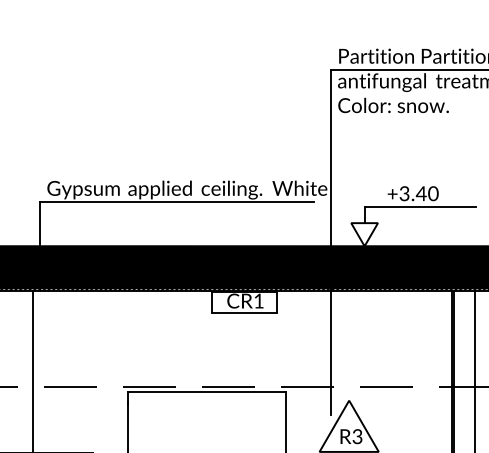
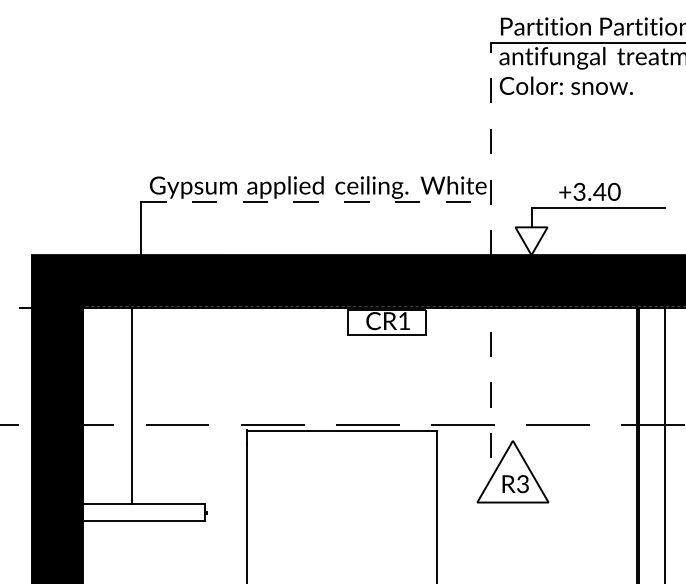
line: (177, 201) -> (306, 201), solid -> dashed
line: (331, 242) -> (491, 250), solid -> dashed

